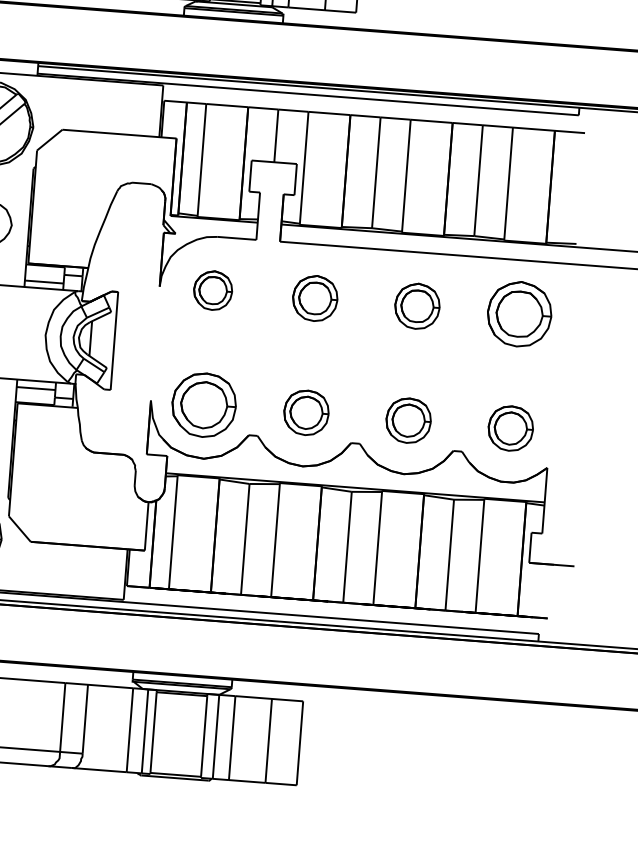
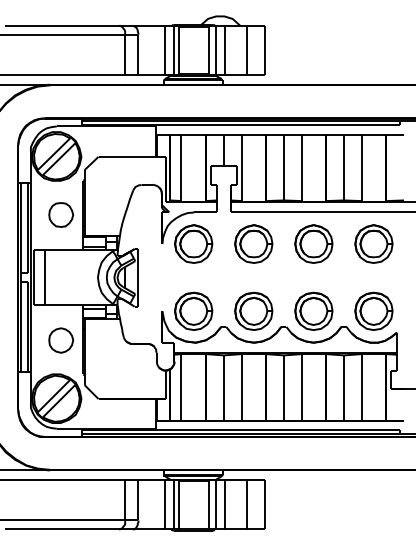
part: (212, 289) -> (193, 243), size x1.67
part: (314, 297) -> (253, 243), size x1.43
part: (416, 305) -> (313, 243), size x1.43
part: (305, 411) -> (253, 310), size x1.43
part: (408, 419) -> (313, 310), size x1.43
part: (510, 427) -> (373, 310), size x1.43

